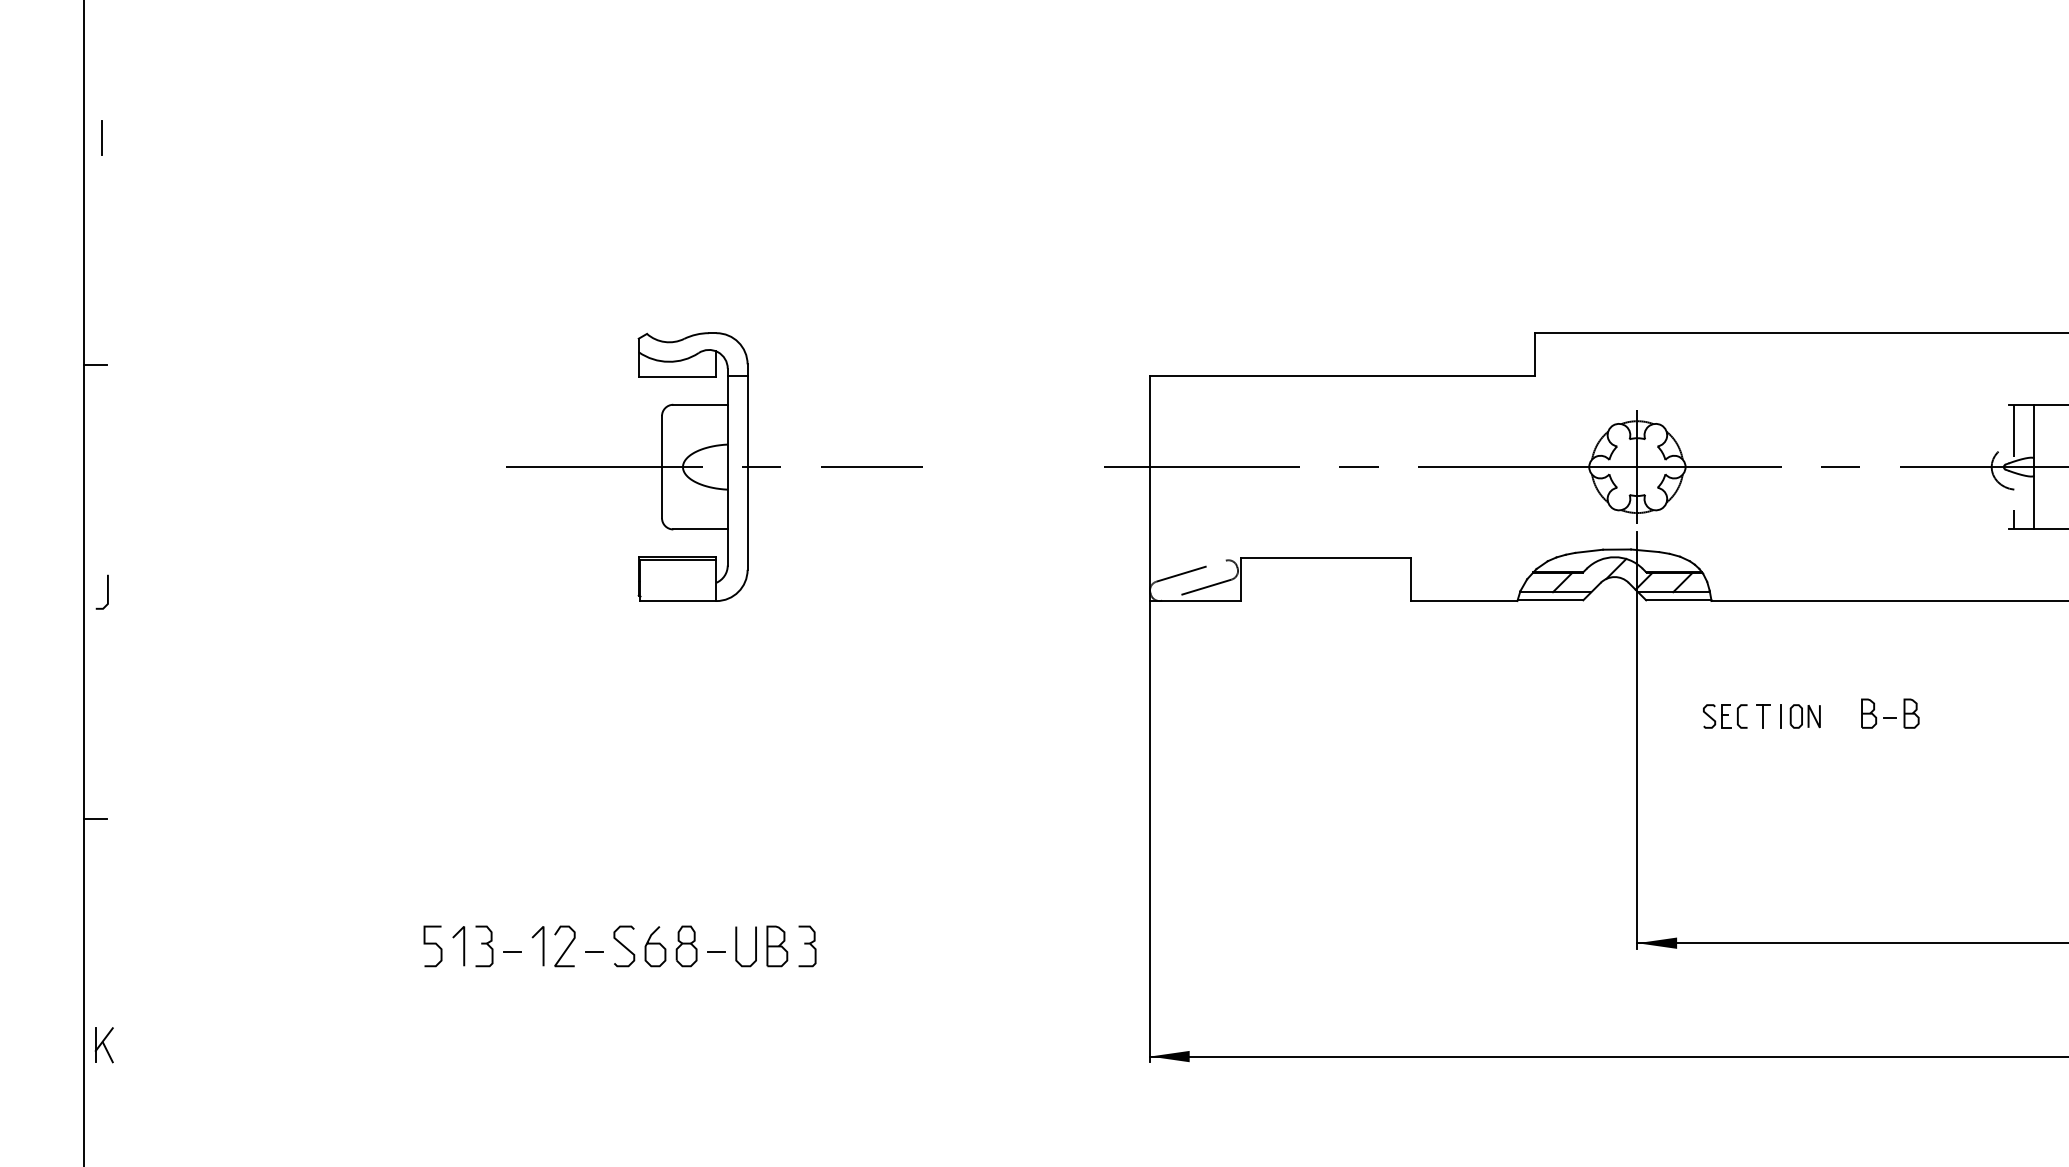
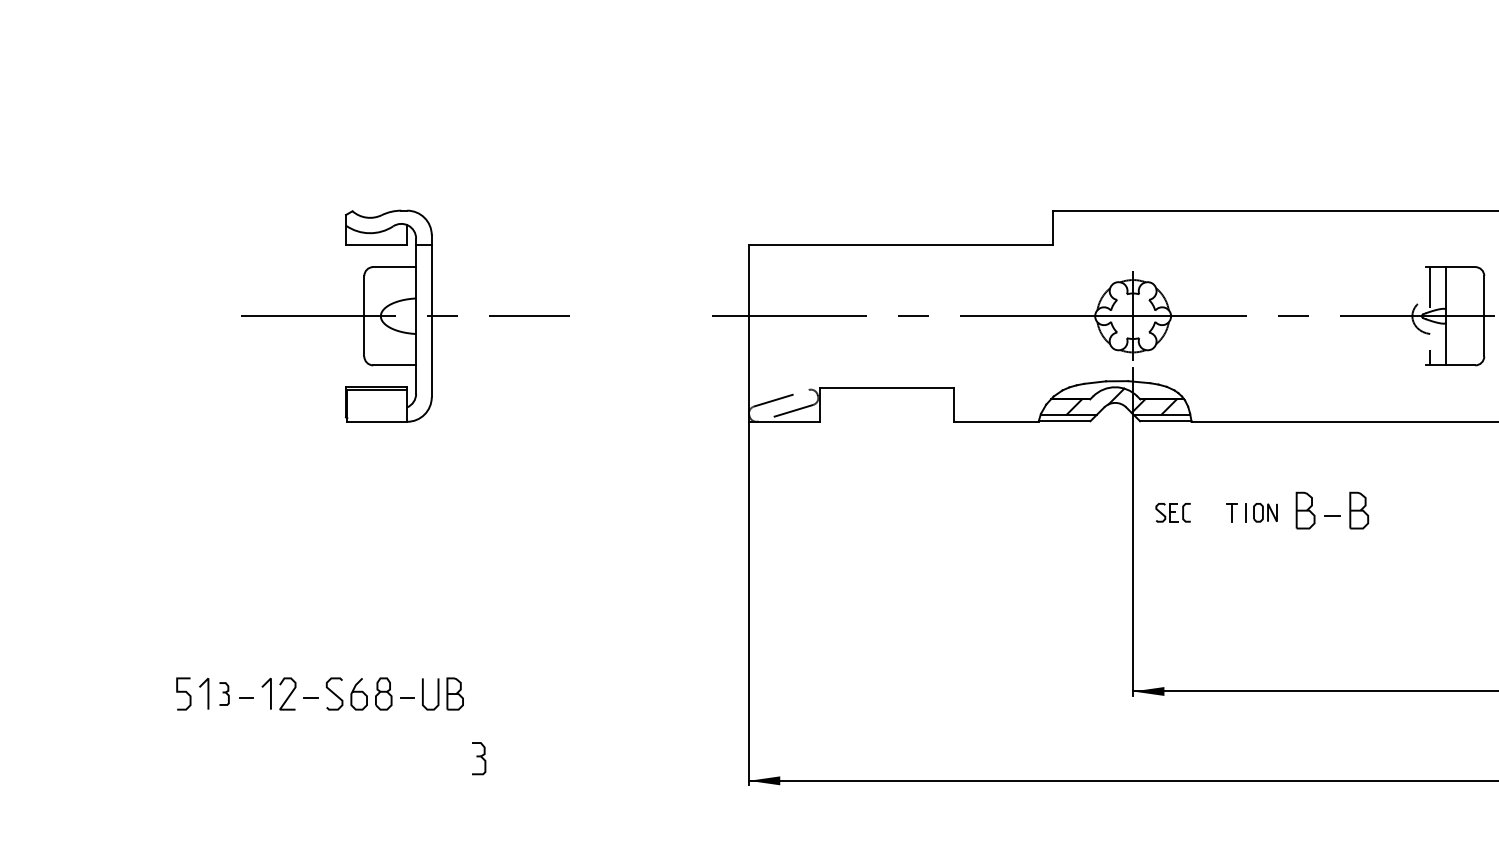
part: (1890, 713) -> (1332, 510), size x1.6
part: (1725, 716) -> (1173, 512), moved
part: (484, 946) -> (224, 694), size x0.7
part: (807, 946) -> (479, 758), moved

